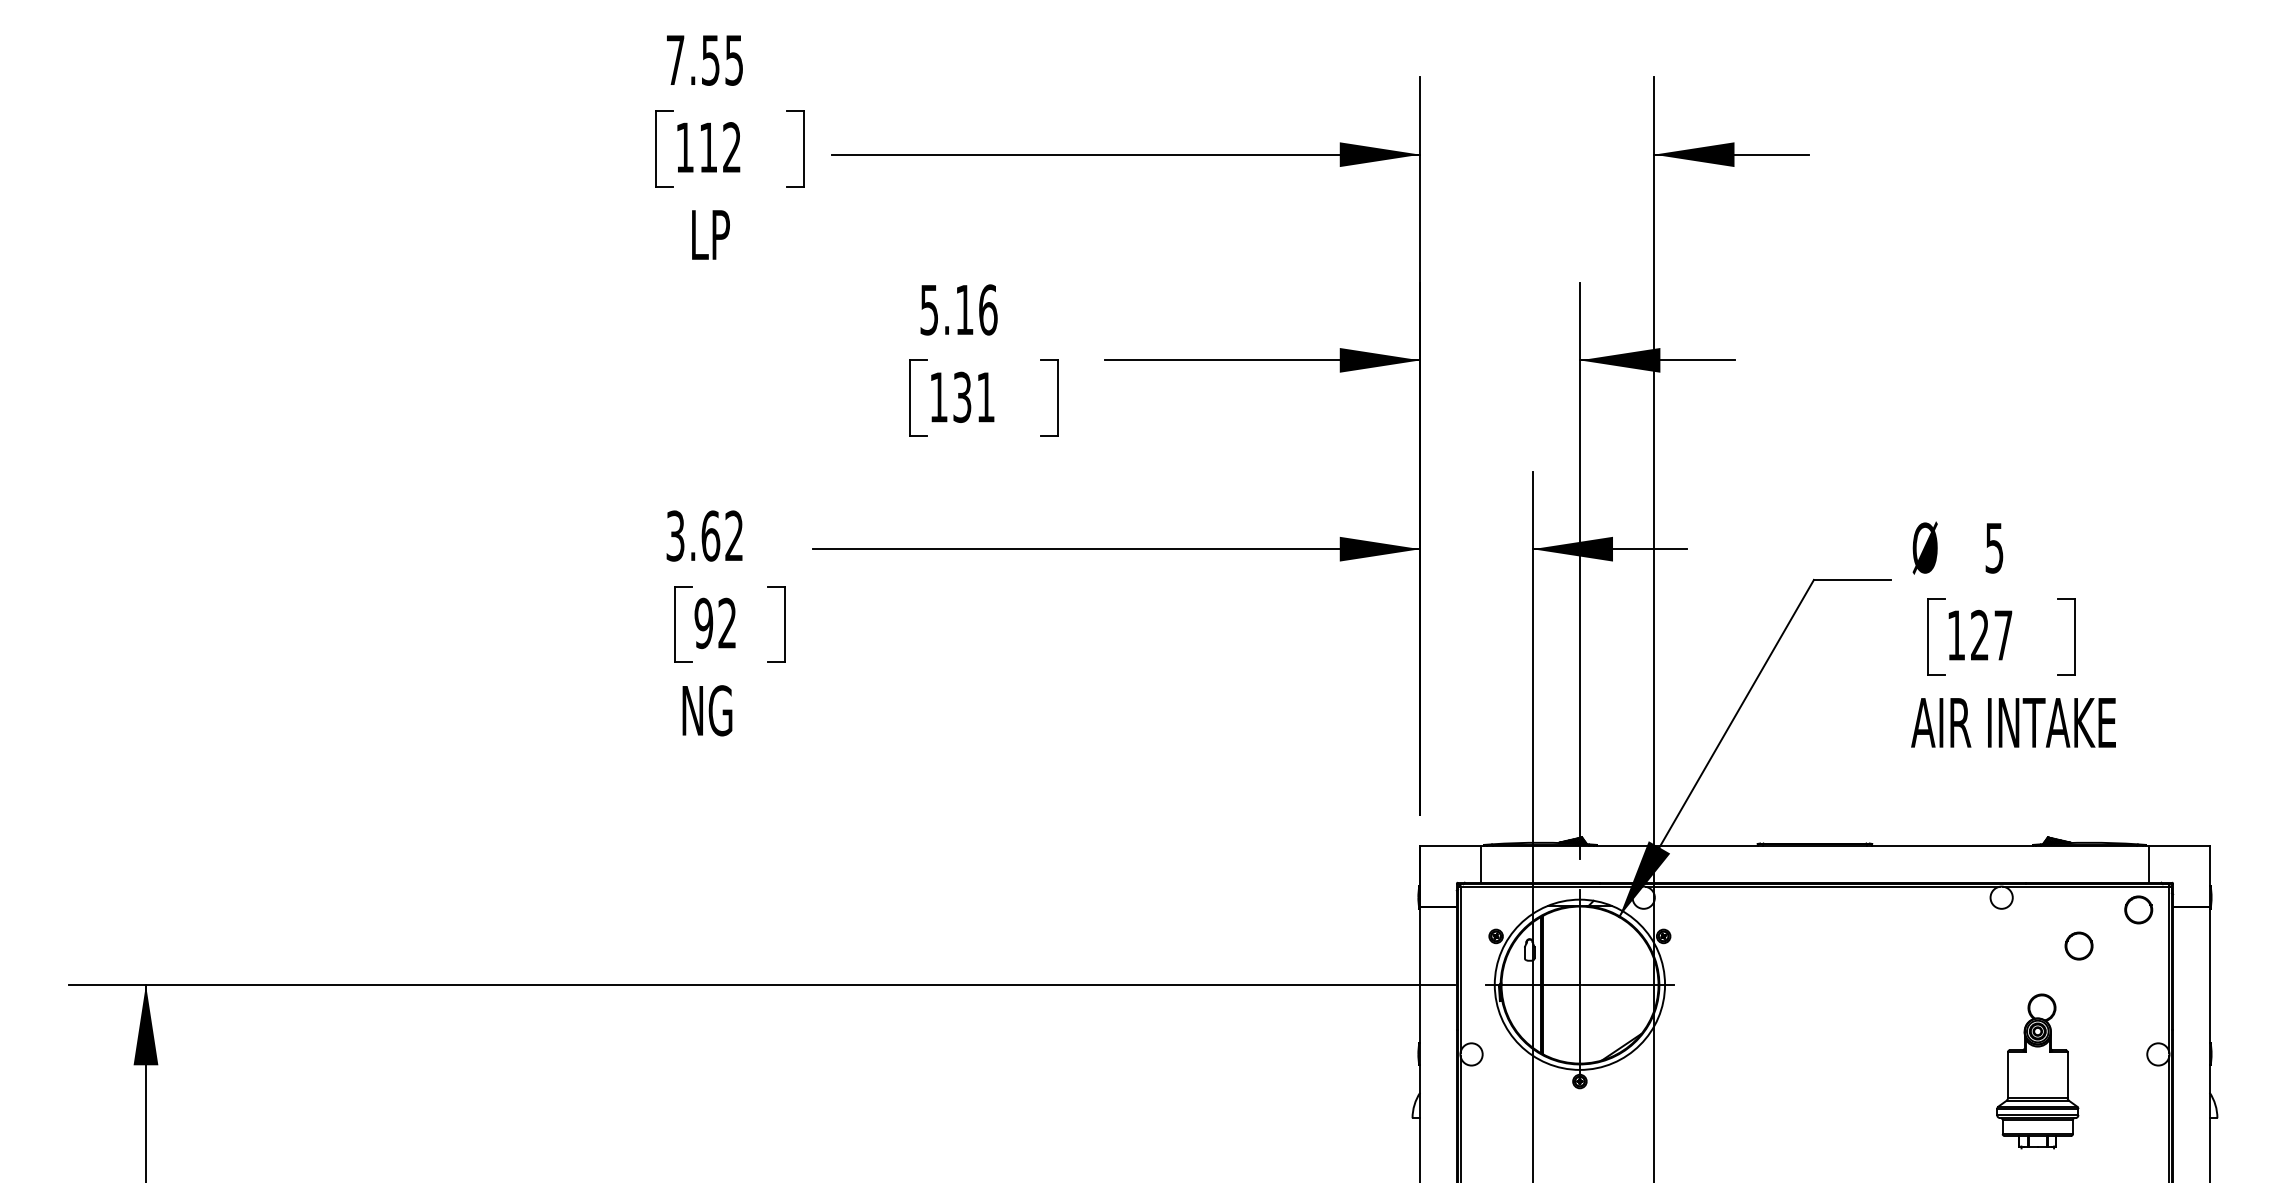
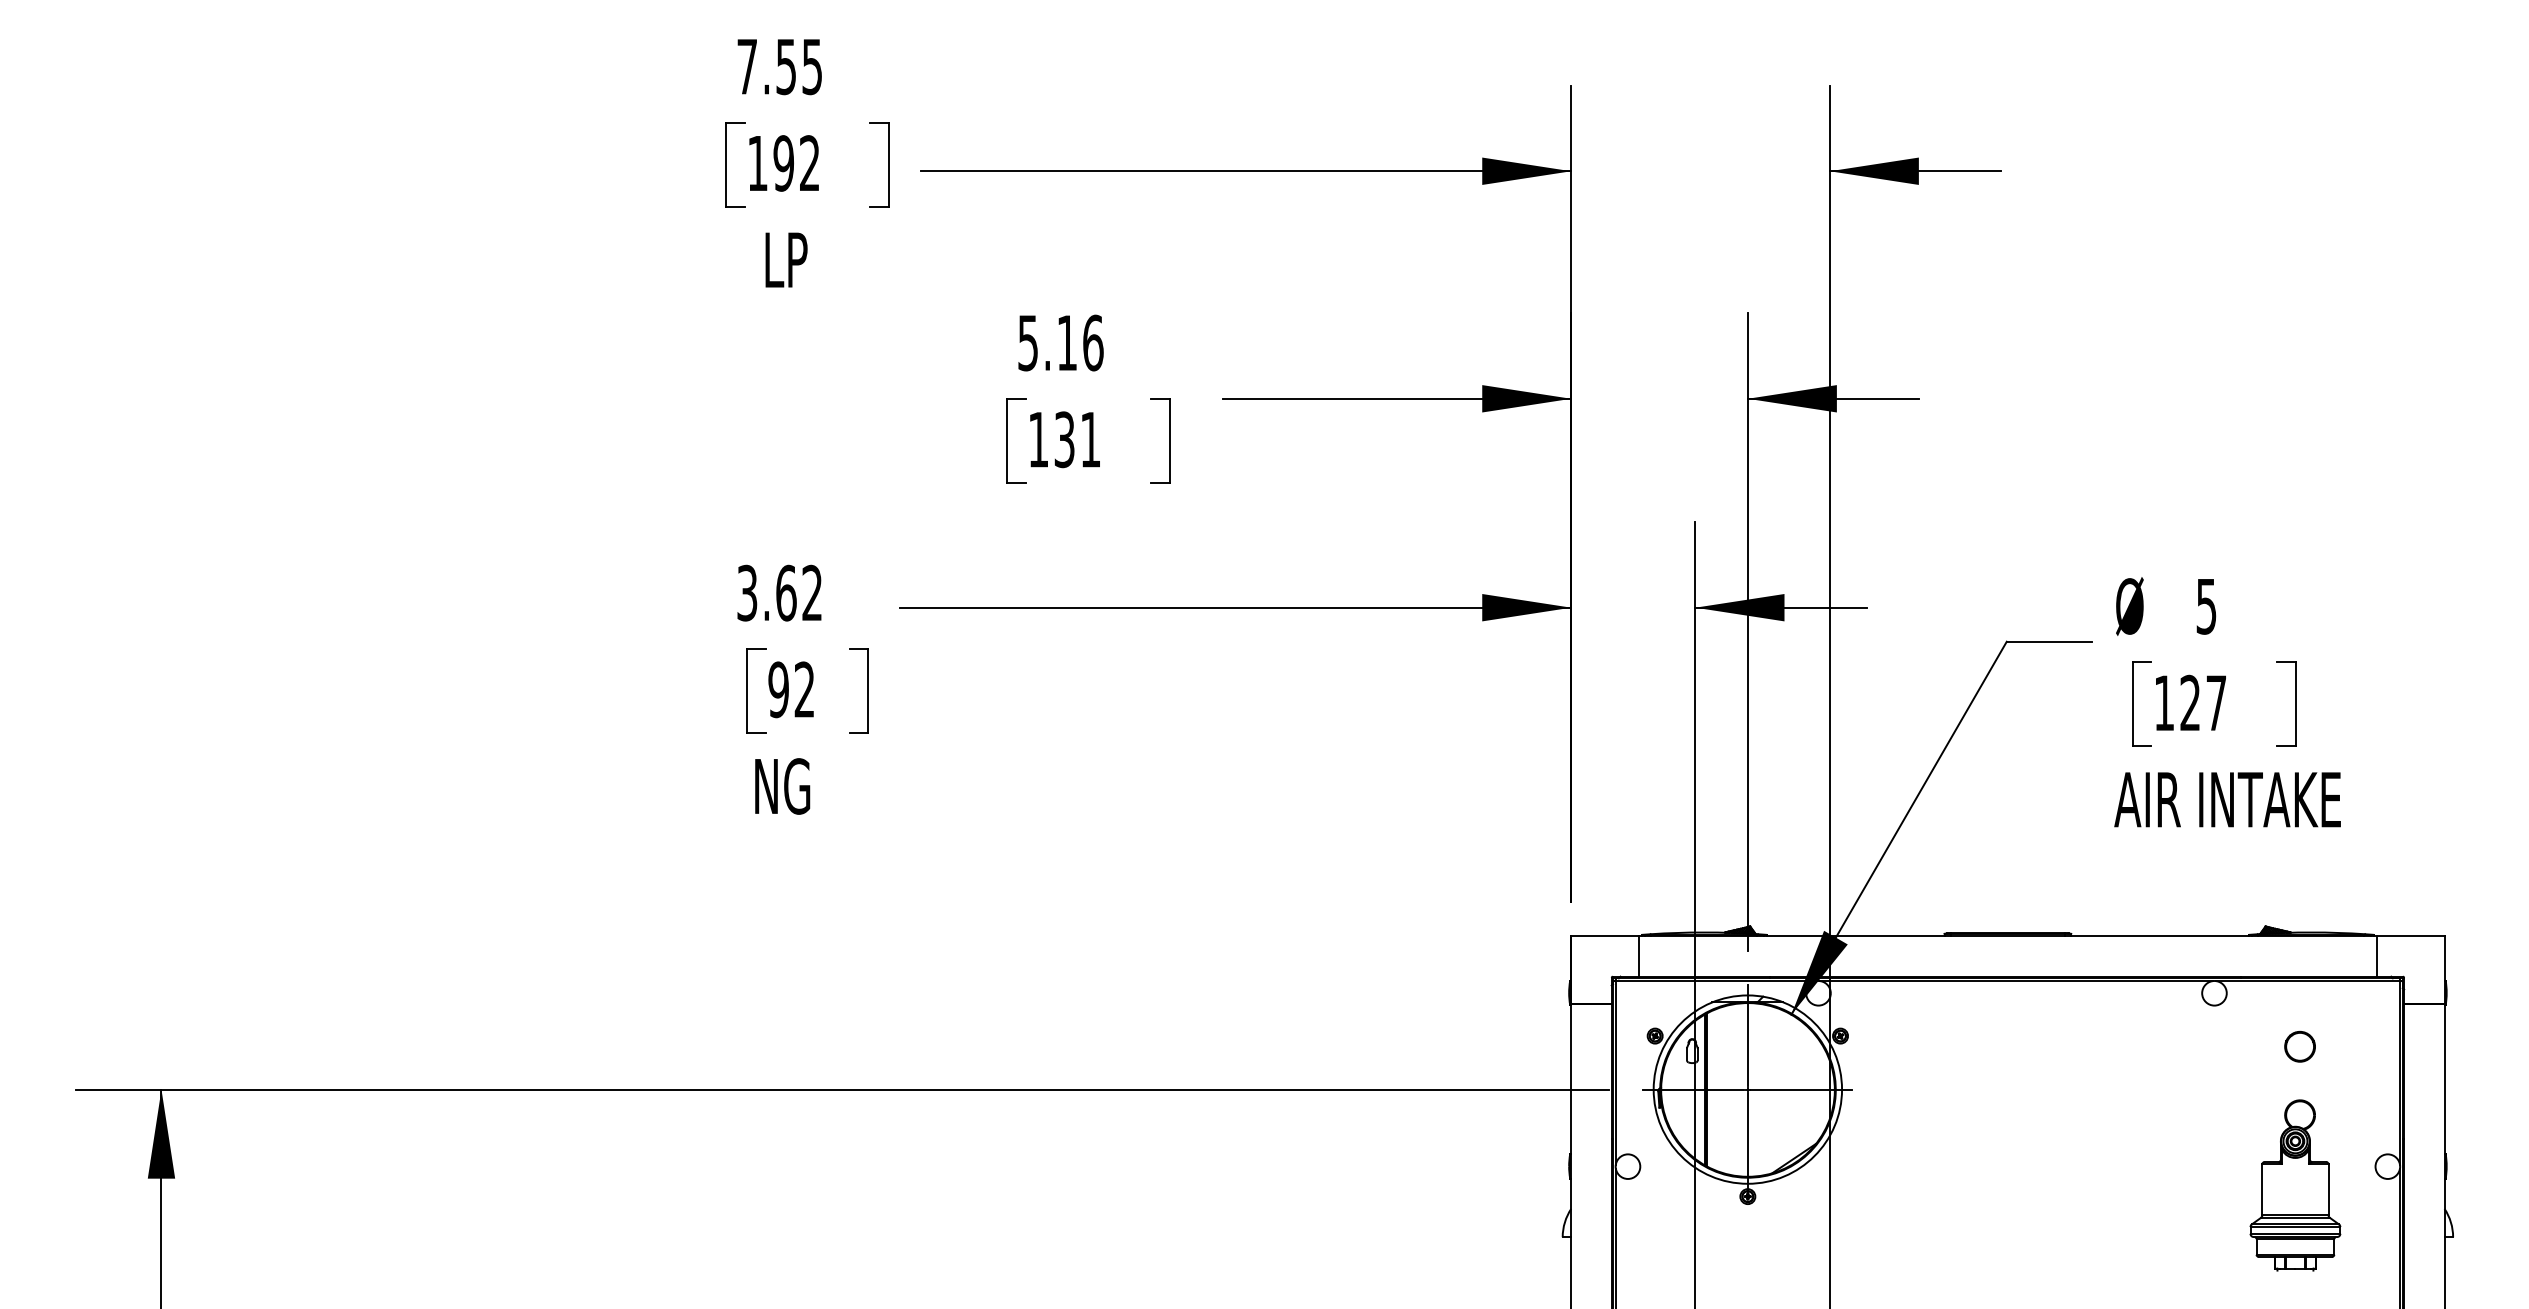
text: (708, 147) -> (783, 163), 112 -> 192
circle: (2138, 909) -> (2365, 1006), removed
part: (2037, 1071) -> (2295, 1185), moved

